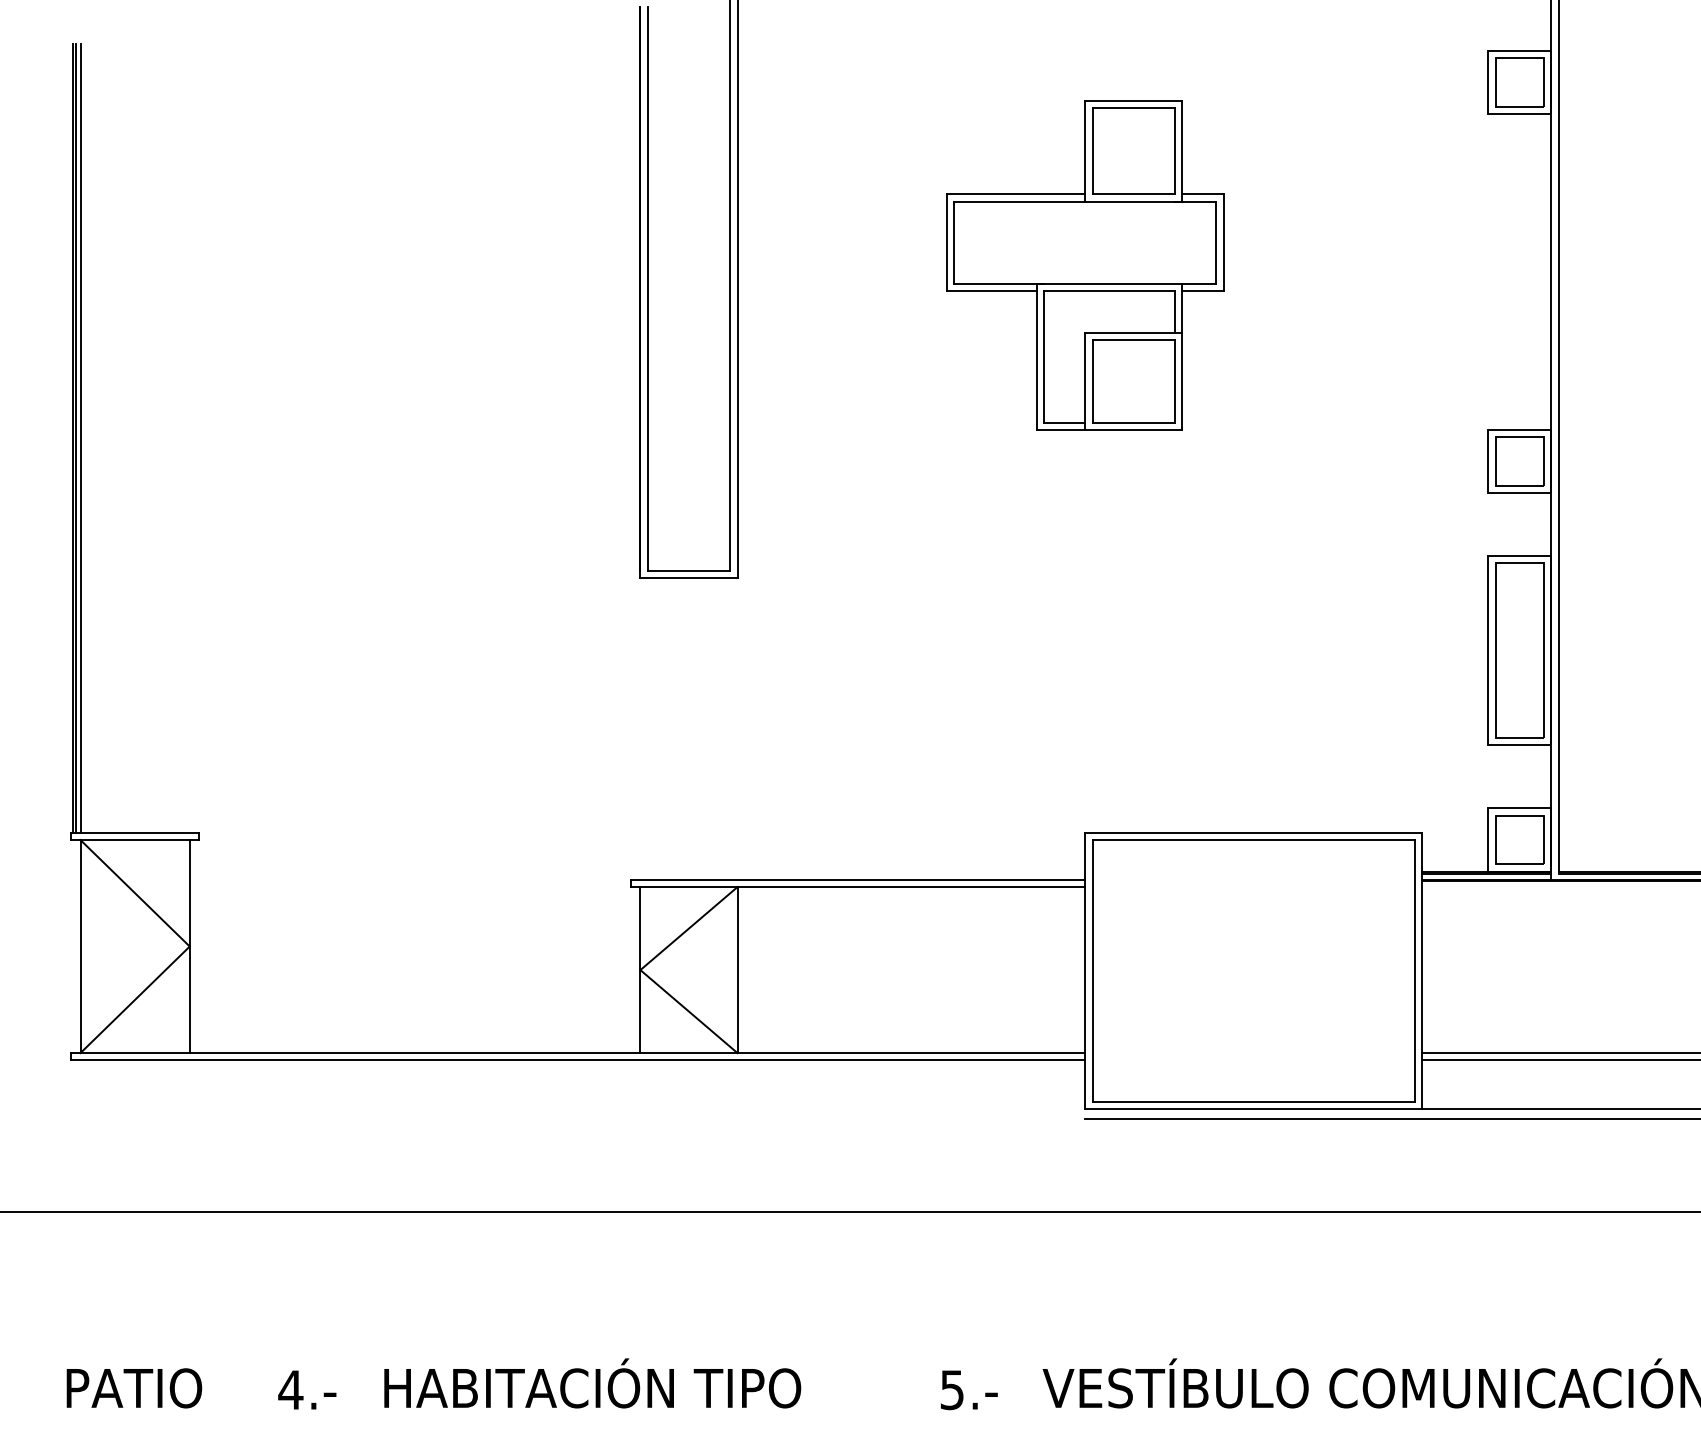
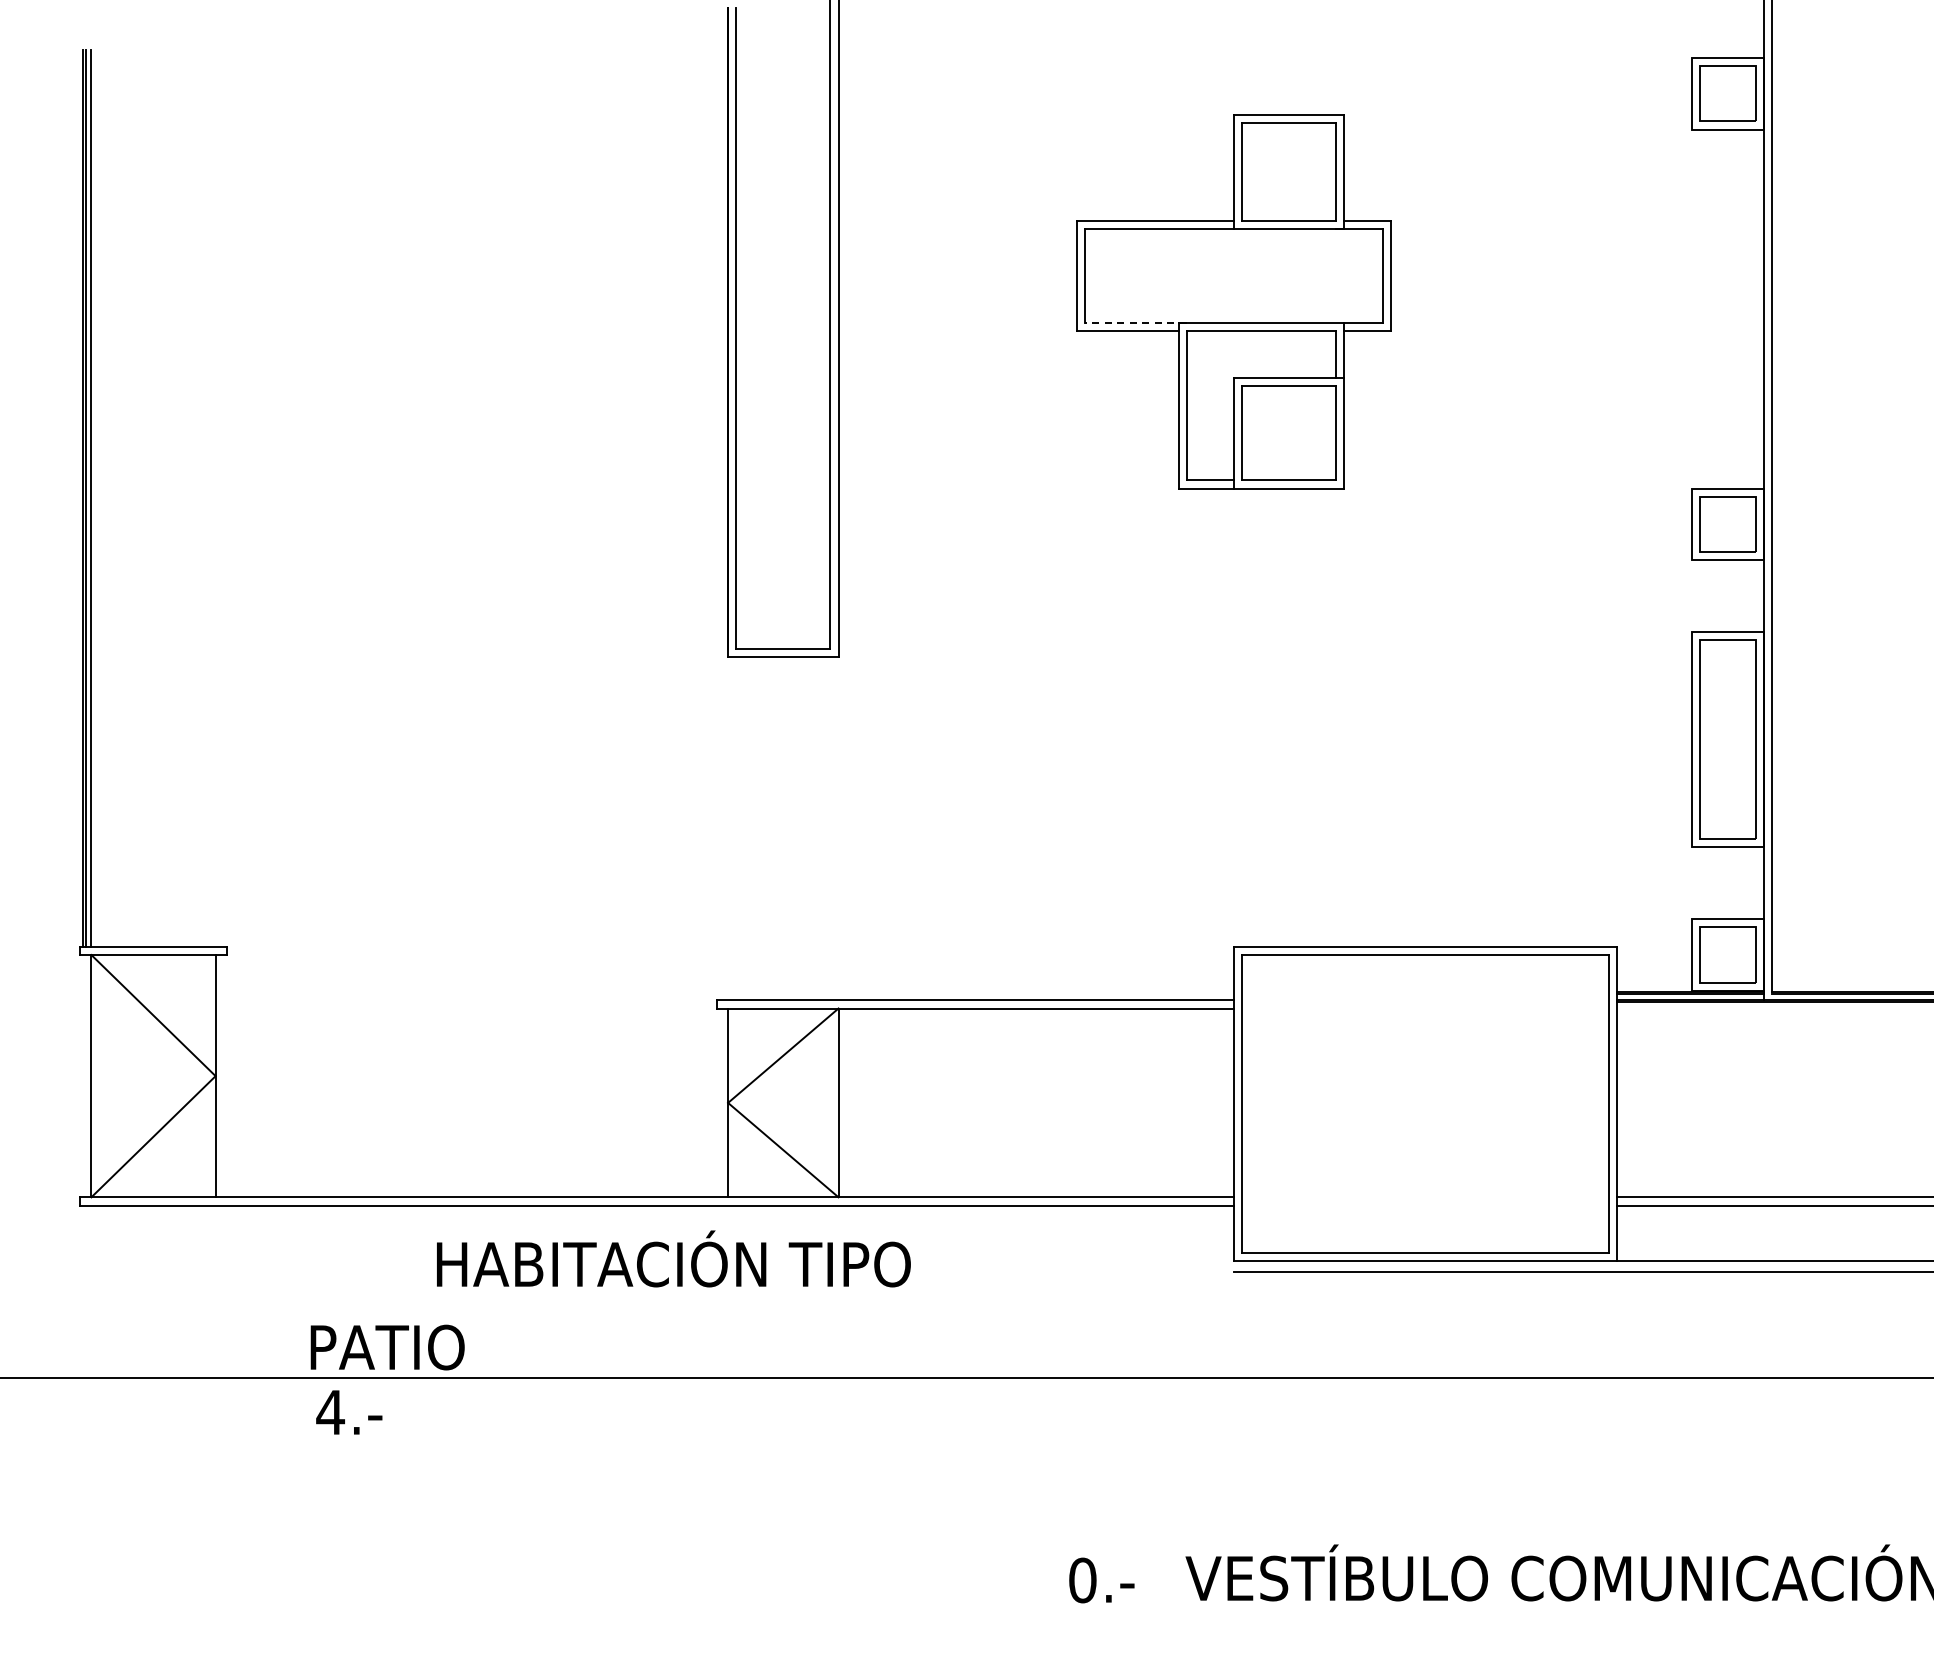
line: (998, 283) -> (1135, 322), solid -> dashed
text: (592, 1383) -> (673, 1258), moved
text: (134, 1388) -> (387, 1347), moved
text: (307, 1390) -> (349, 1412), moved
text: (952, 1390) -> (1082, 1580), 5.- -> 0.-

